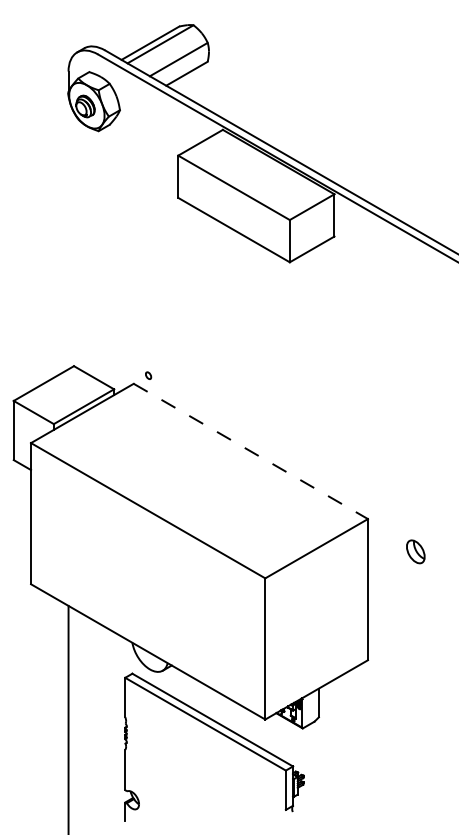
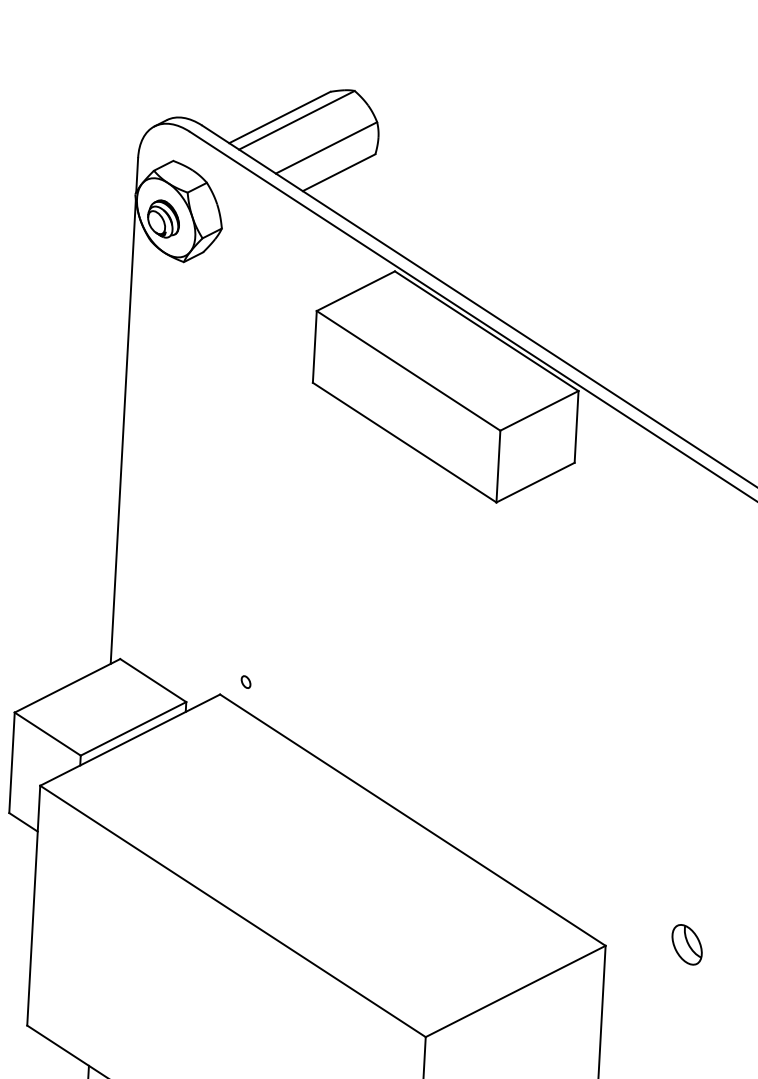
line: (68, 232) -> (123, 431), added
line: (251, 451) -> (413, 820), dashed -> solid
part: (415, 551) -> (686, 944), moved

